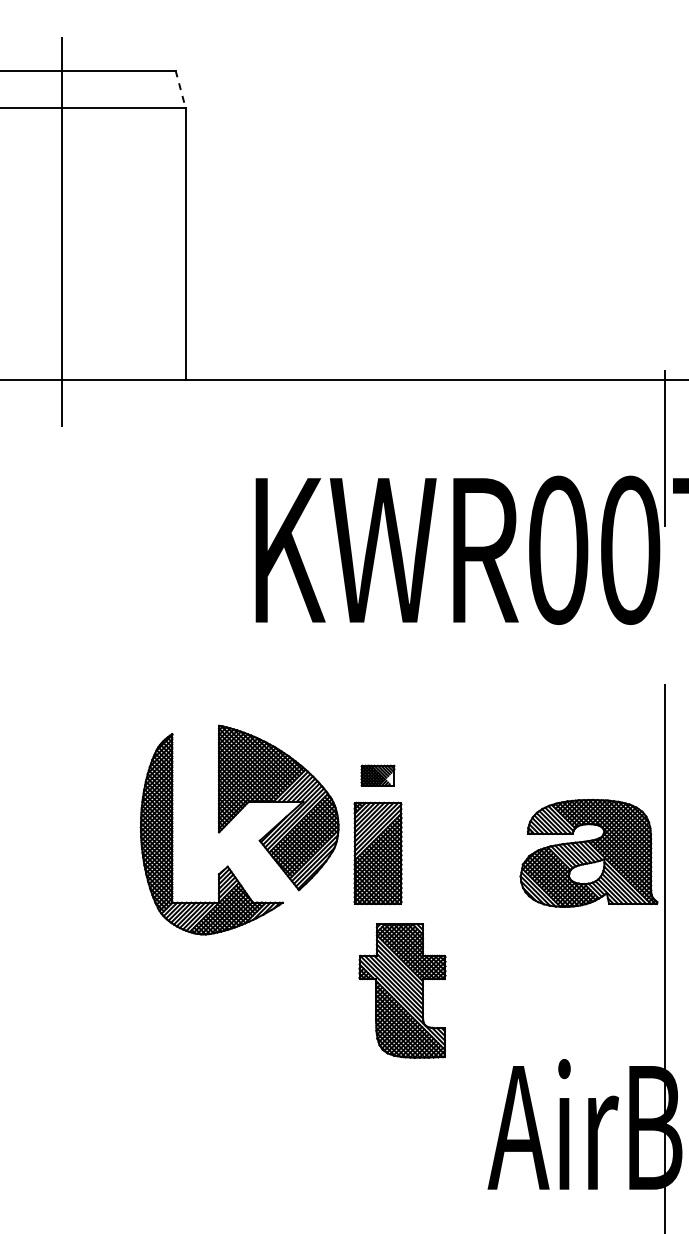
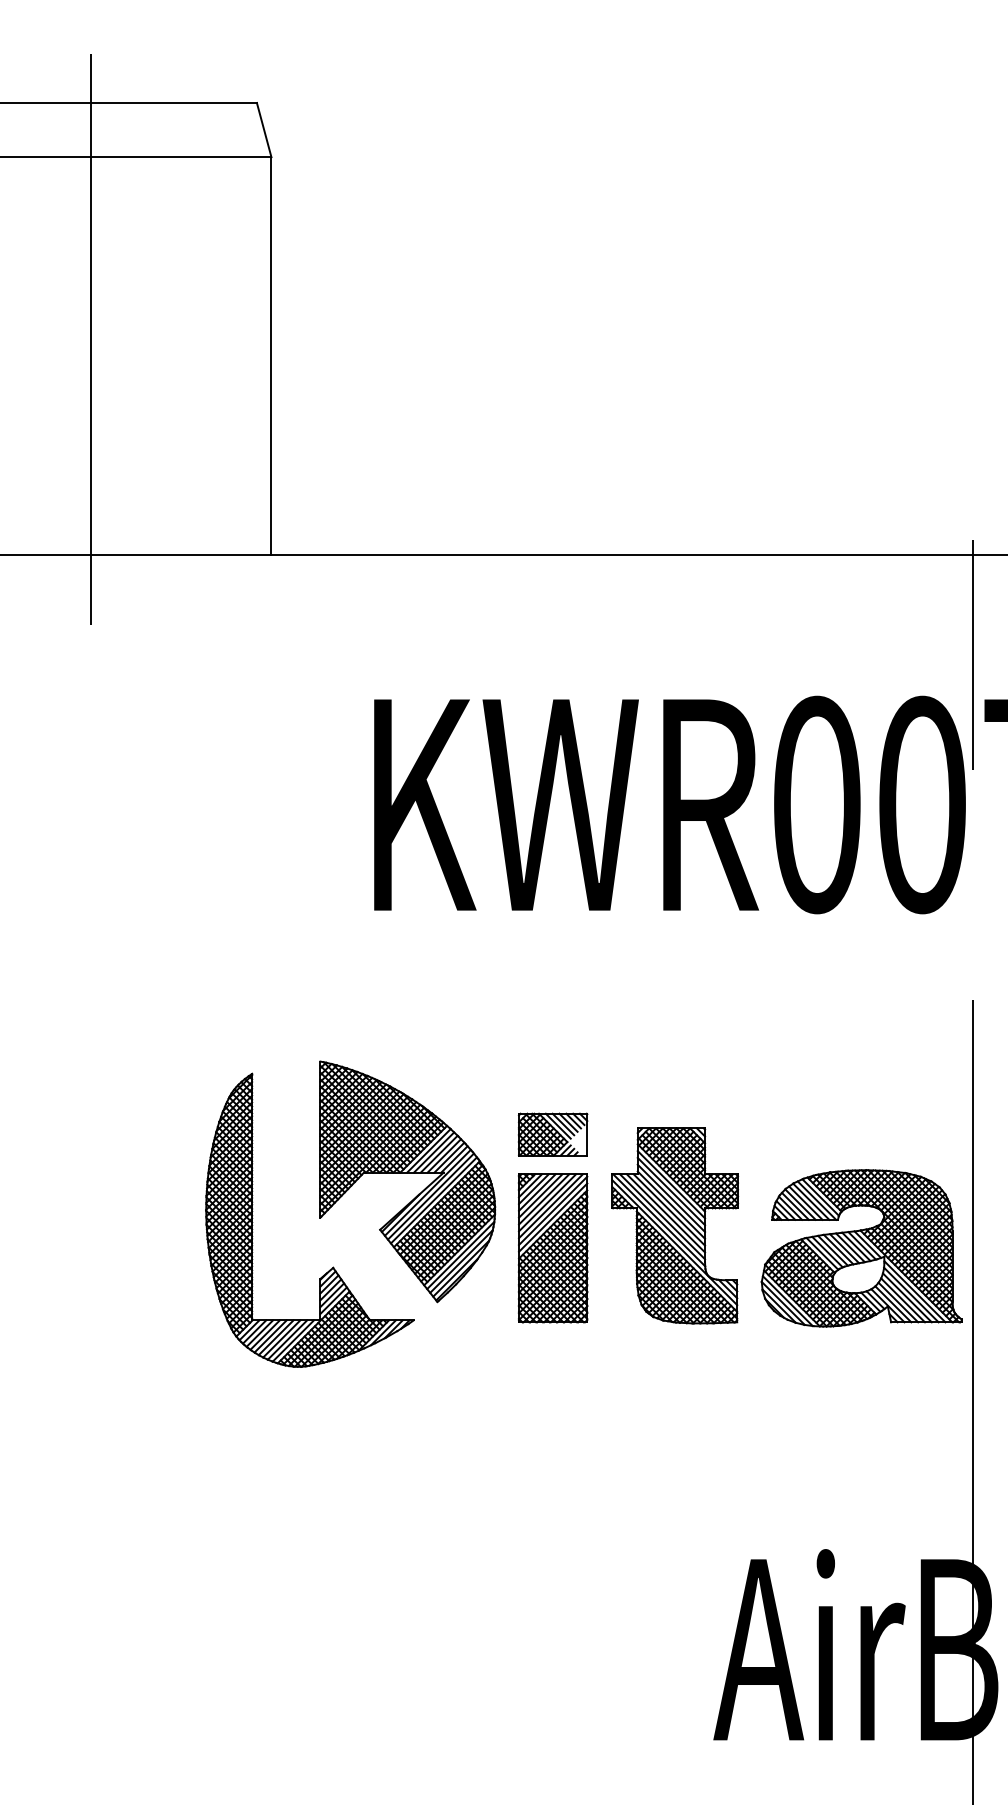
line: (180, 89) -> (264, 130), dashed -> solid
part: (377, 775) -> (552, 1134), size x1.43
part: (402, 990) -> (675, 1225), moved

